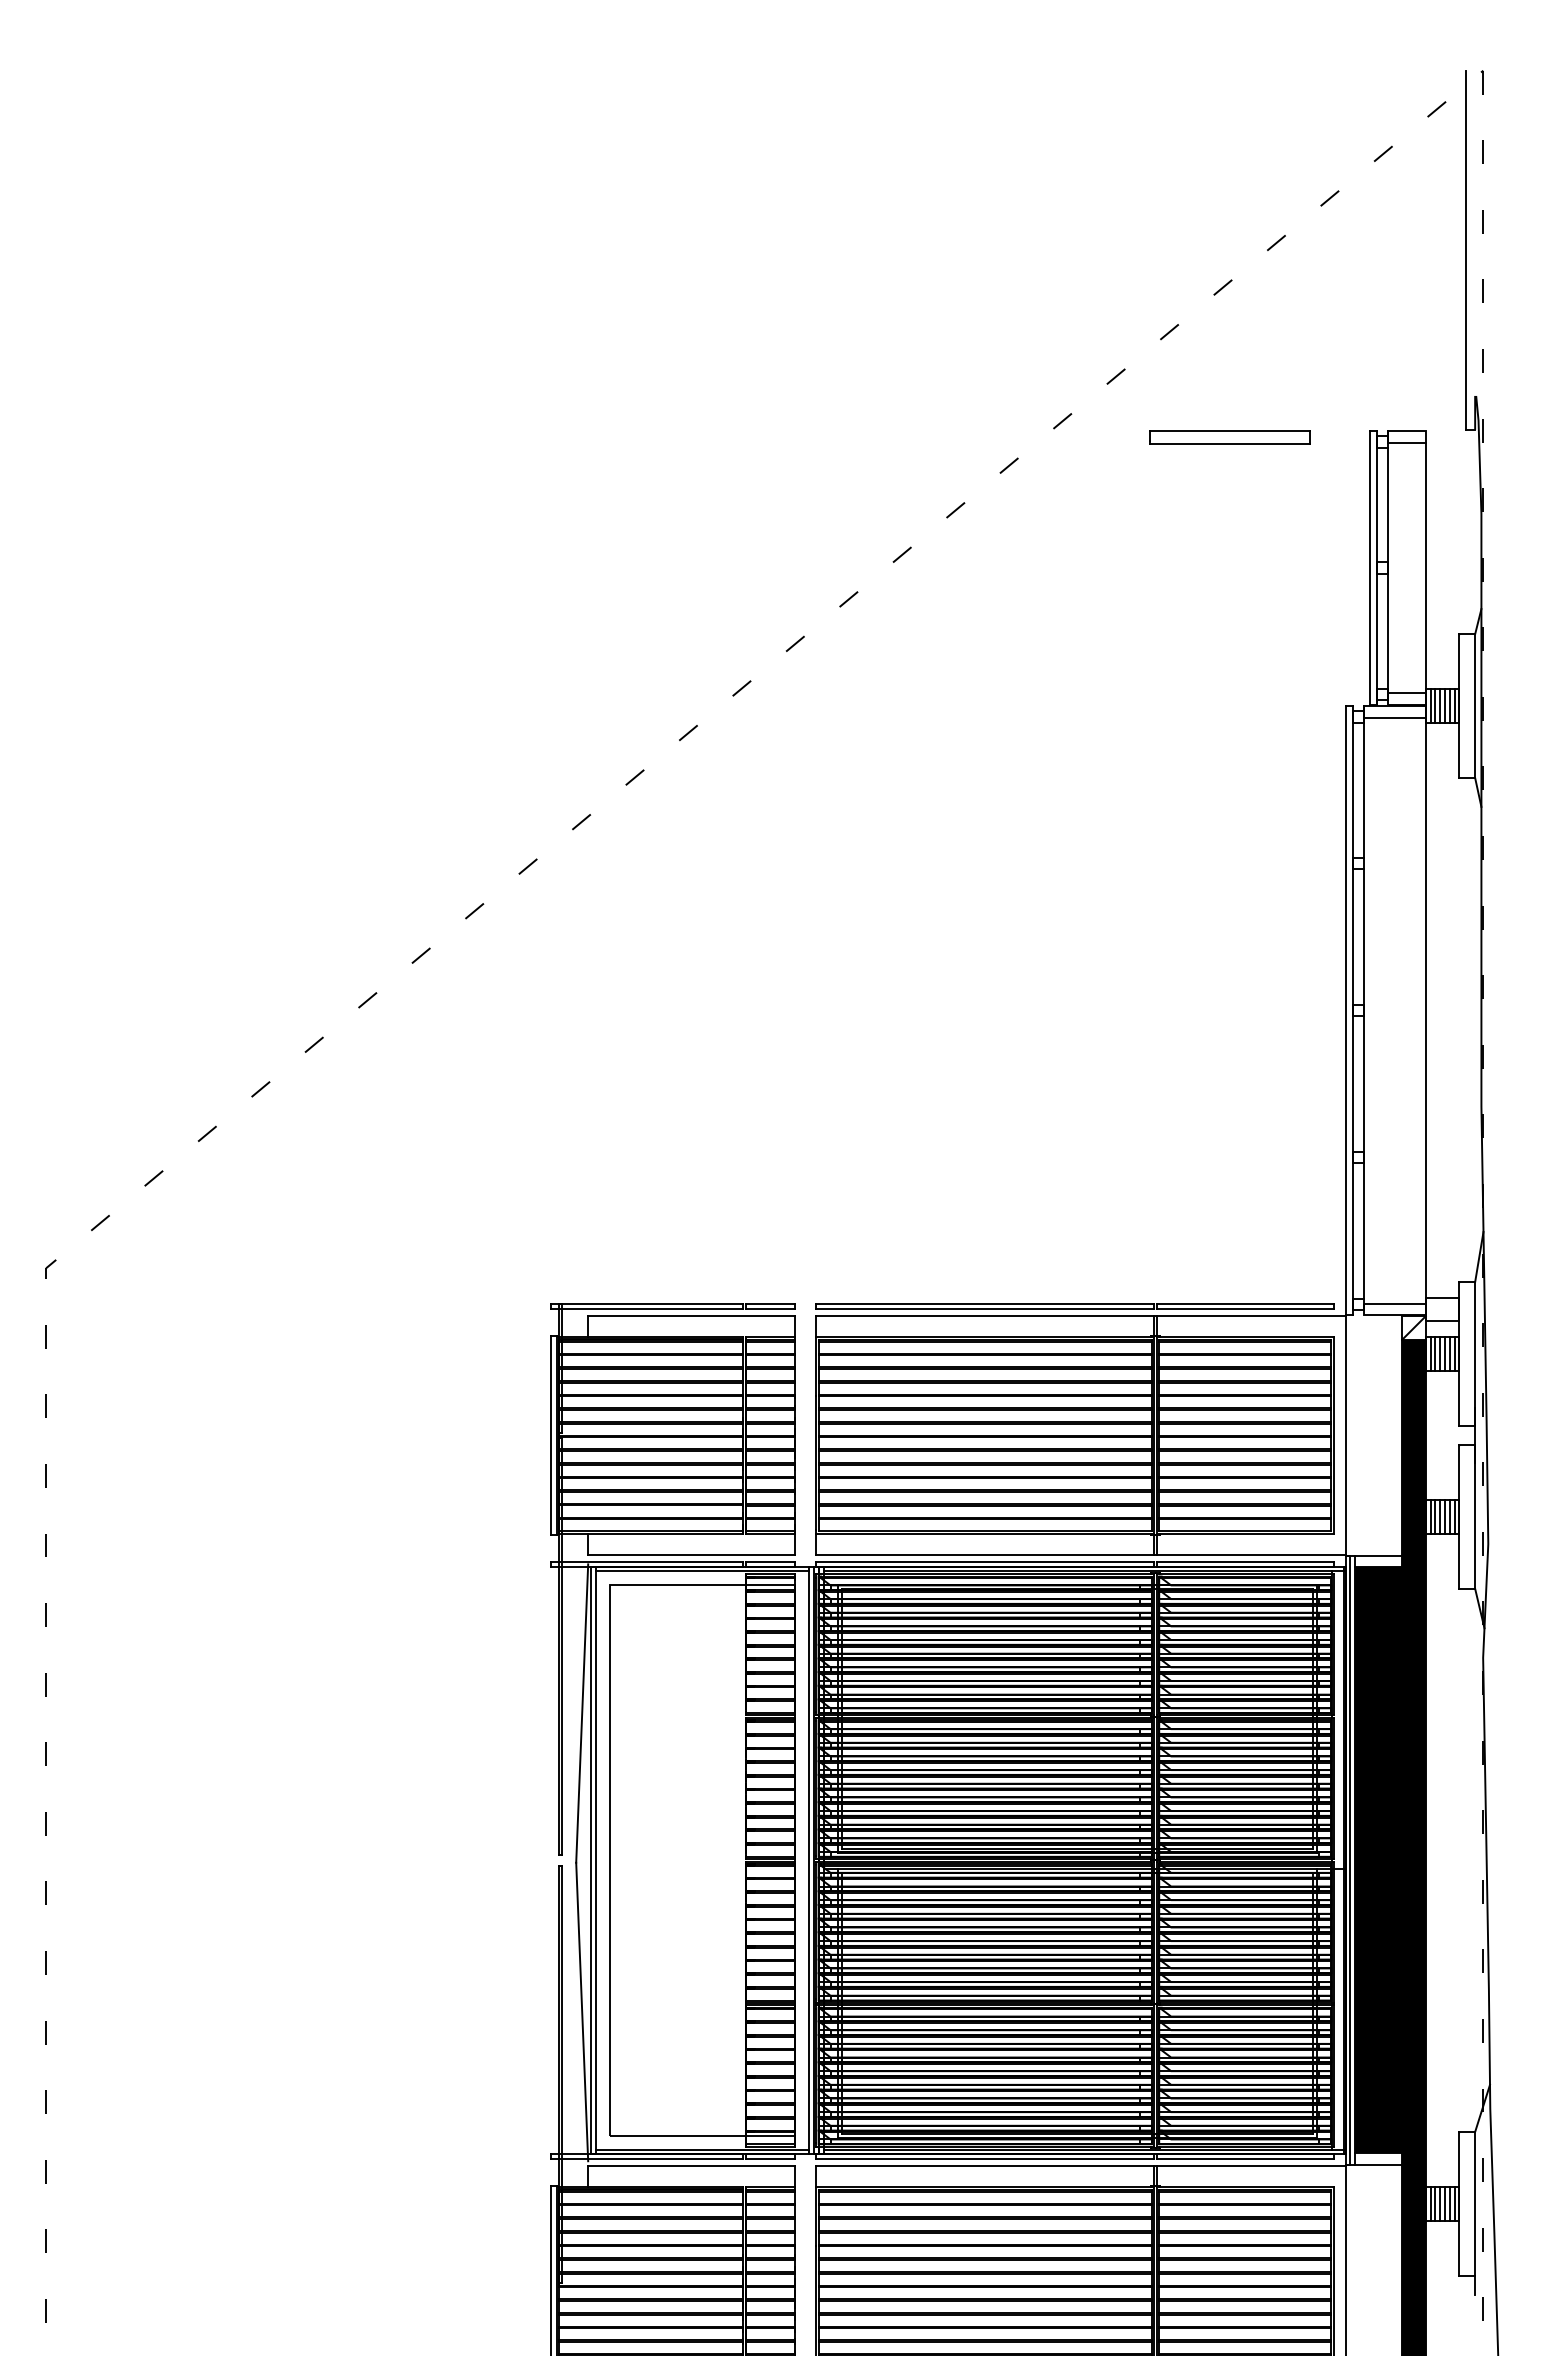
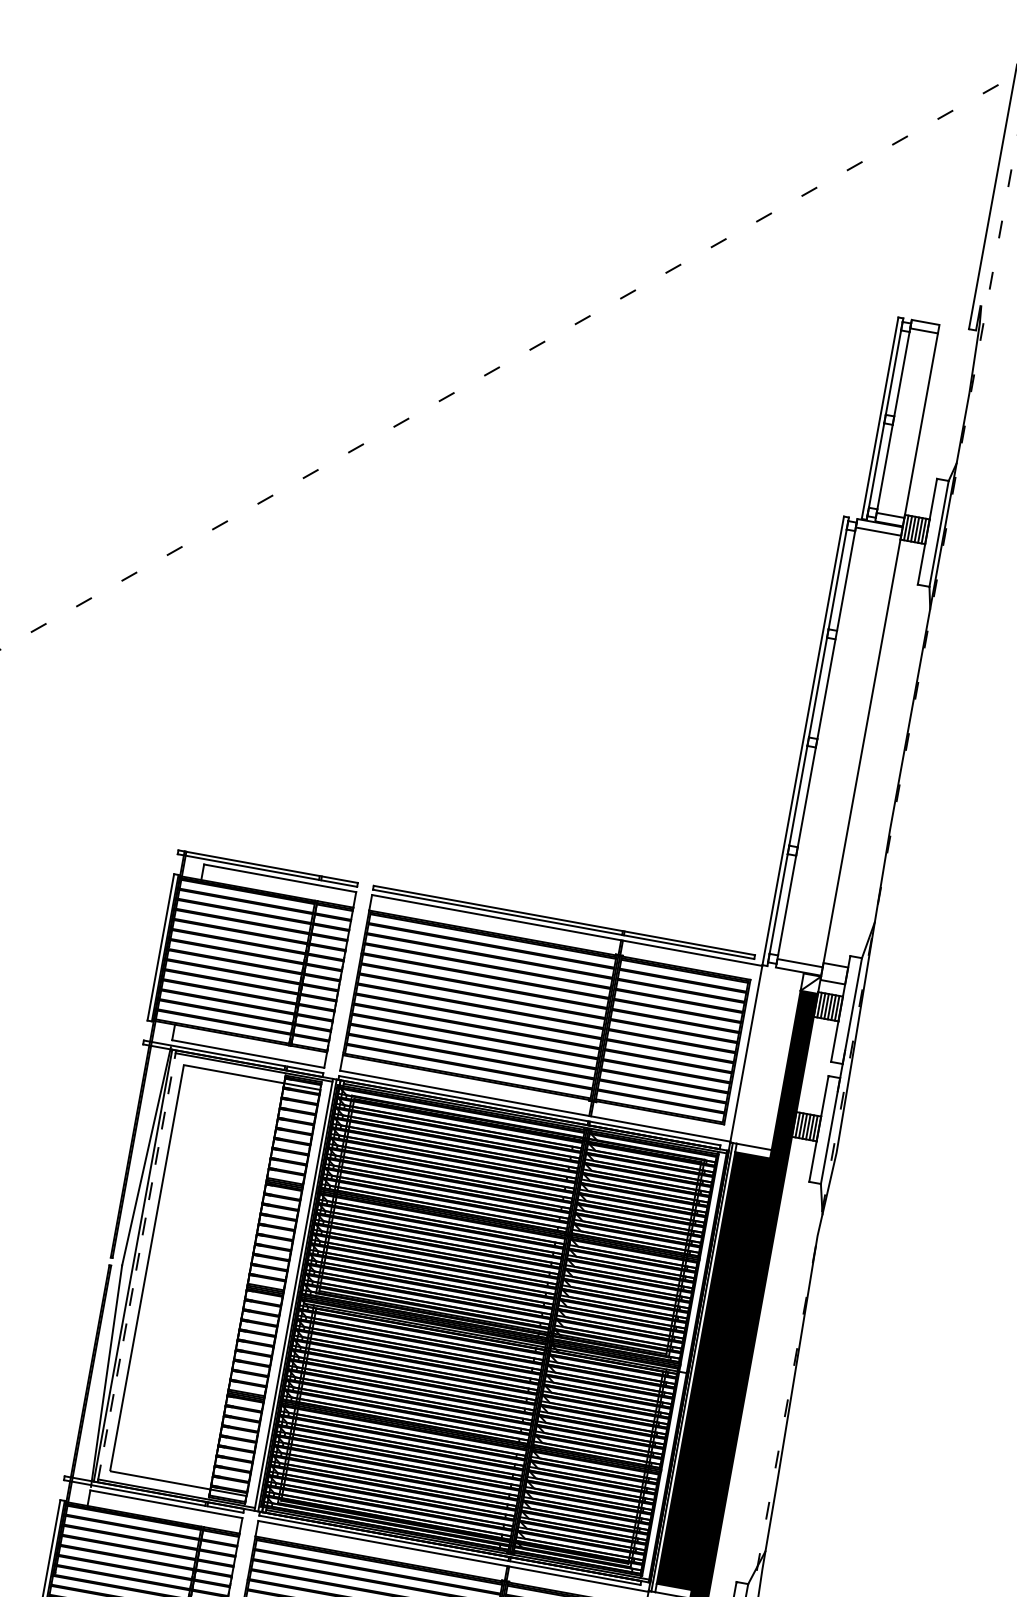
part: (1229, 437) -> (794, 303), removed
line: (595, 1859) -> (136, 1265), solid -> dashed

